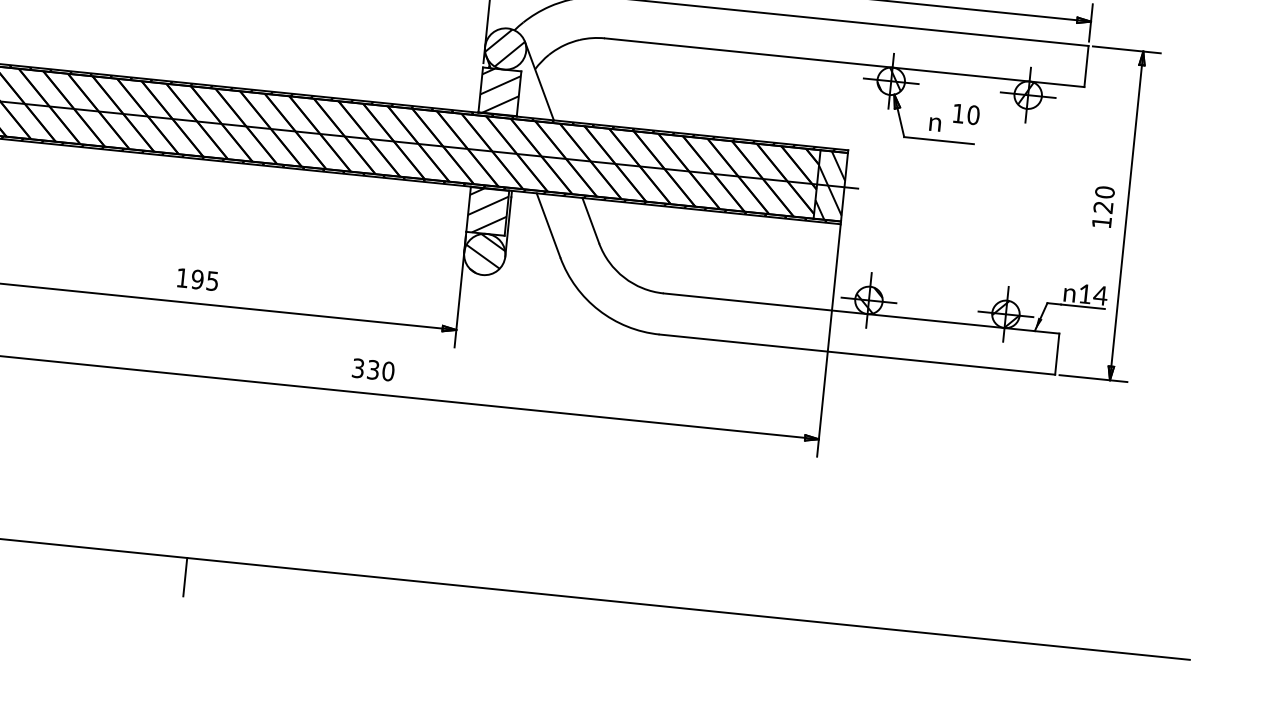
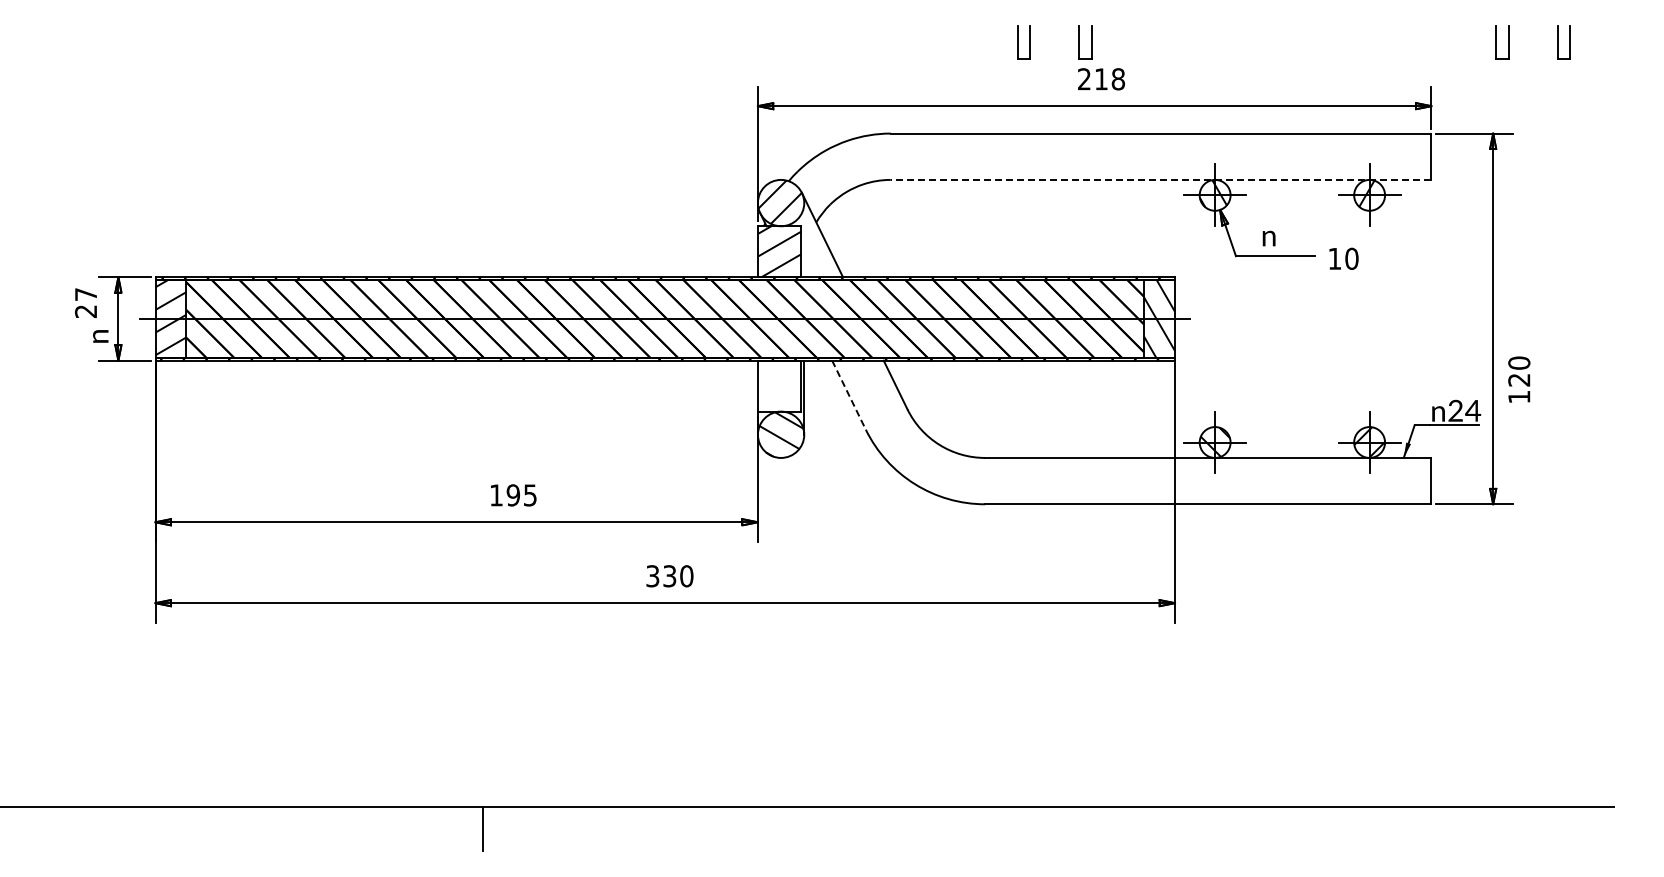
line: (844, 62) -> (1160, 179), solid -> dashed
text: (966, 114) -> (1343, 258), moved
text: (1103, 206) -> (1519, 379), moved
hatch: (487, 211) -> (779, 386), removed
line: (548, 225) -> (849, 395), solid -> dashed
text: (197, 279) -> (513, 495), moved
text: (1084, 293) -> (1455, 410), 14 -> 24

